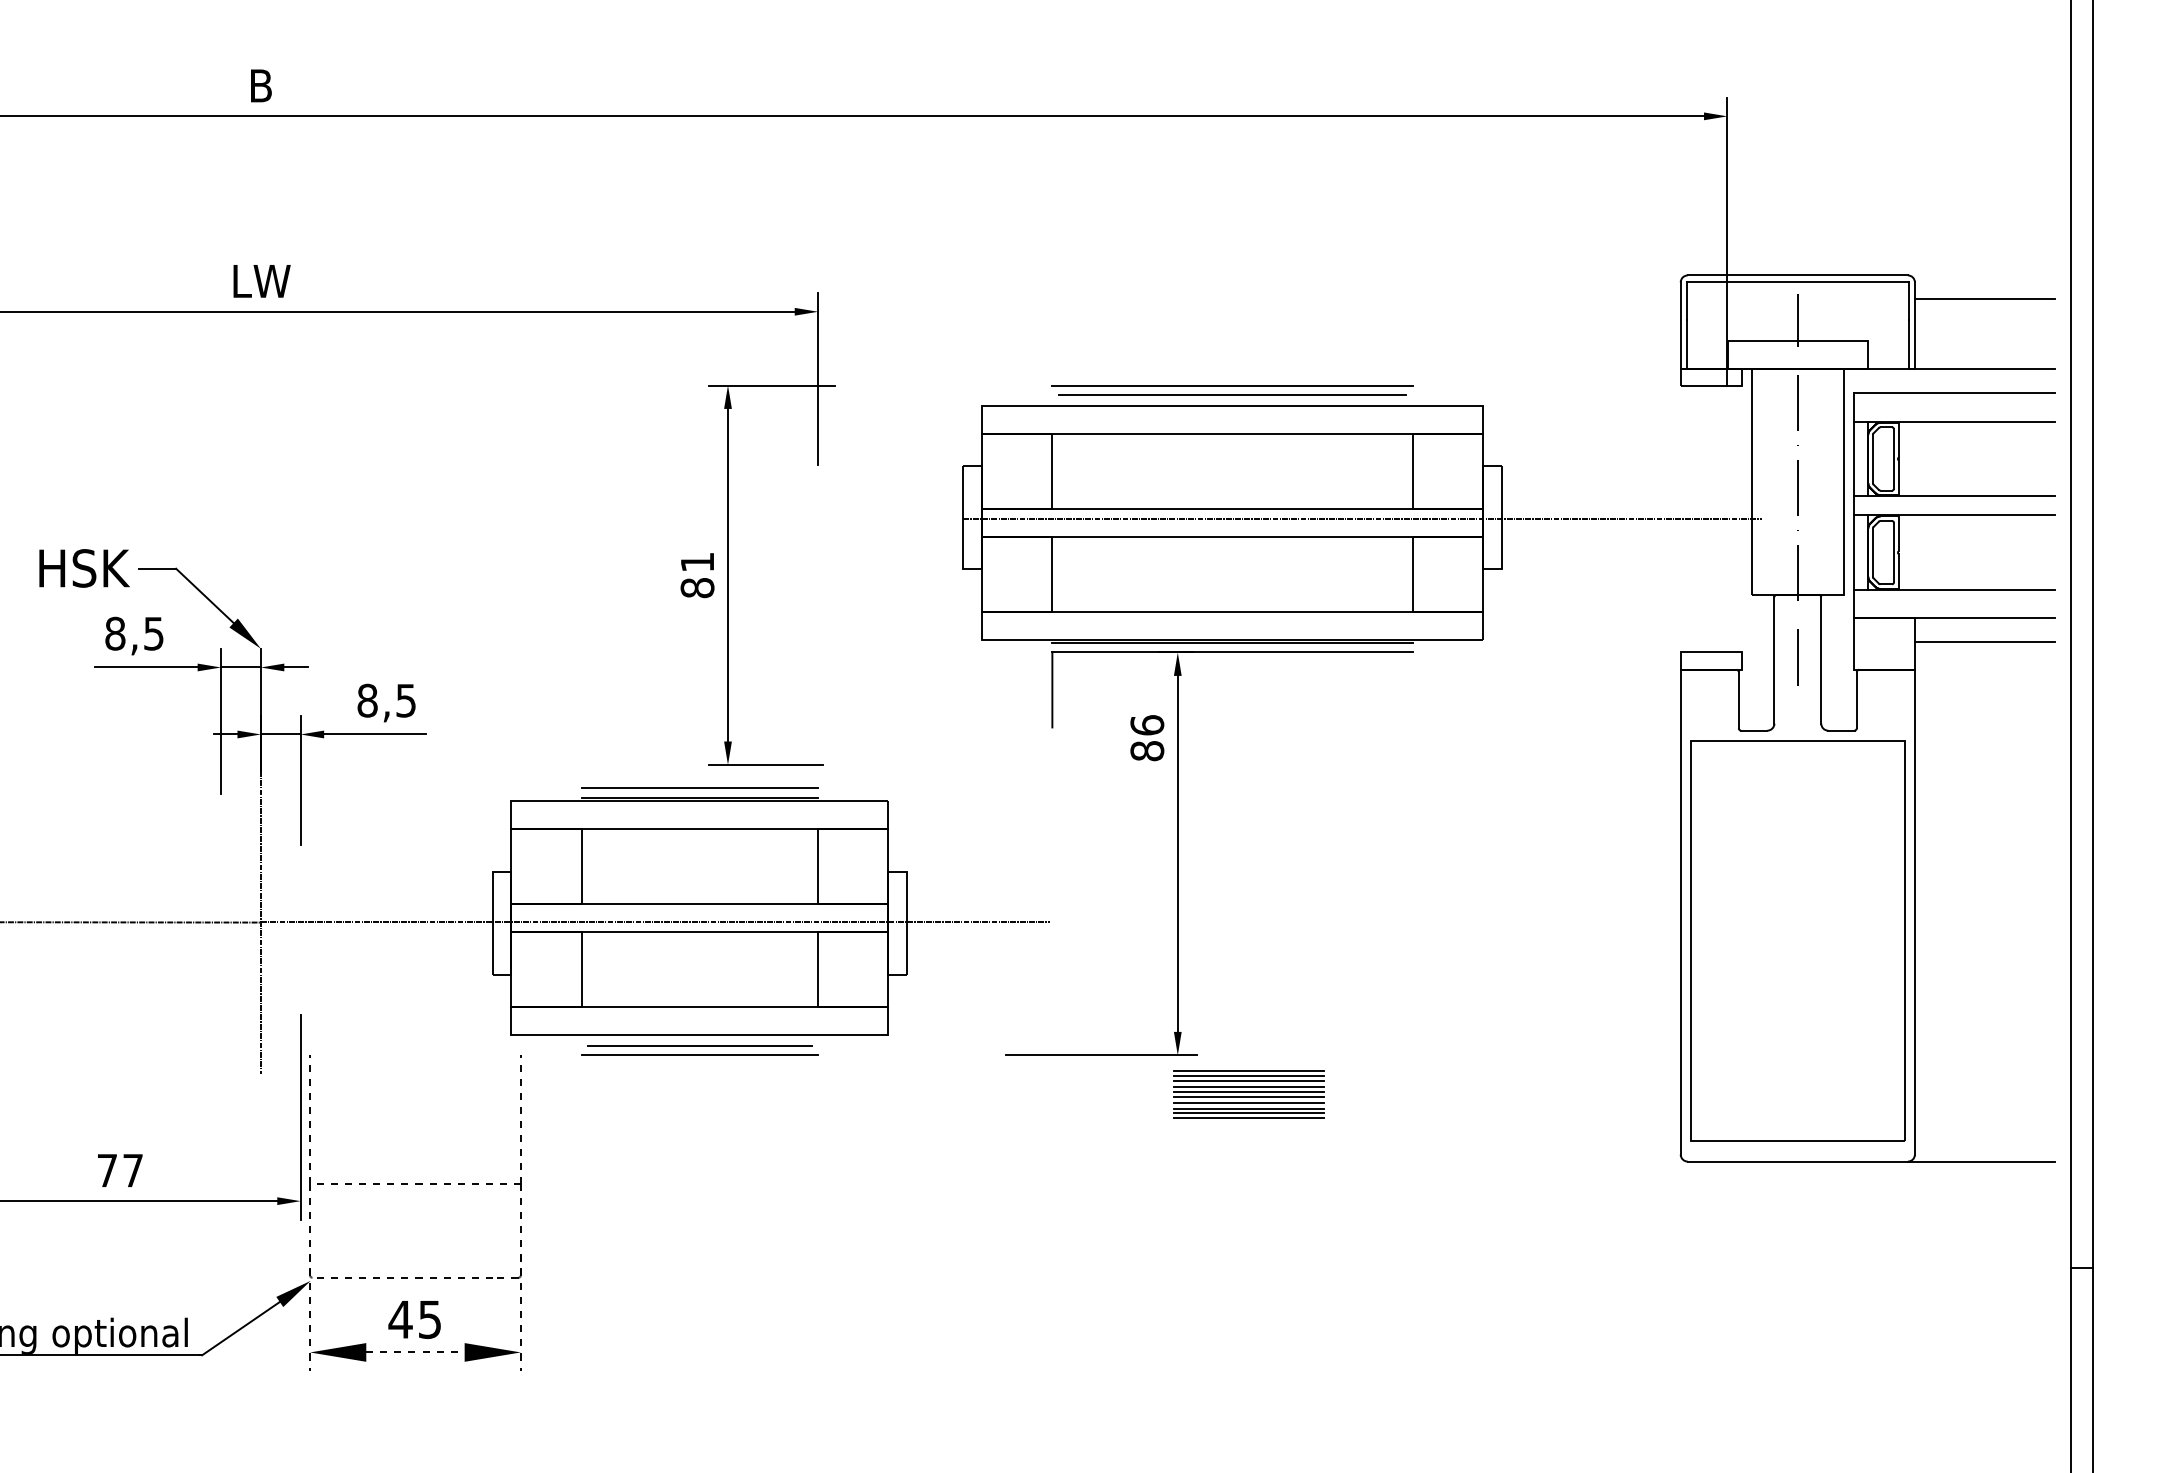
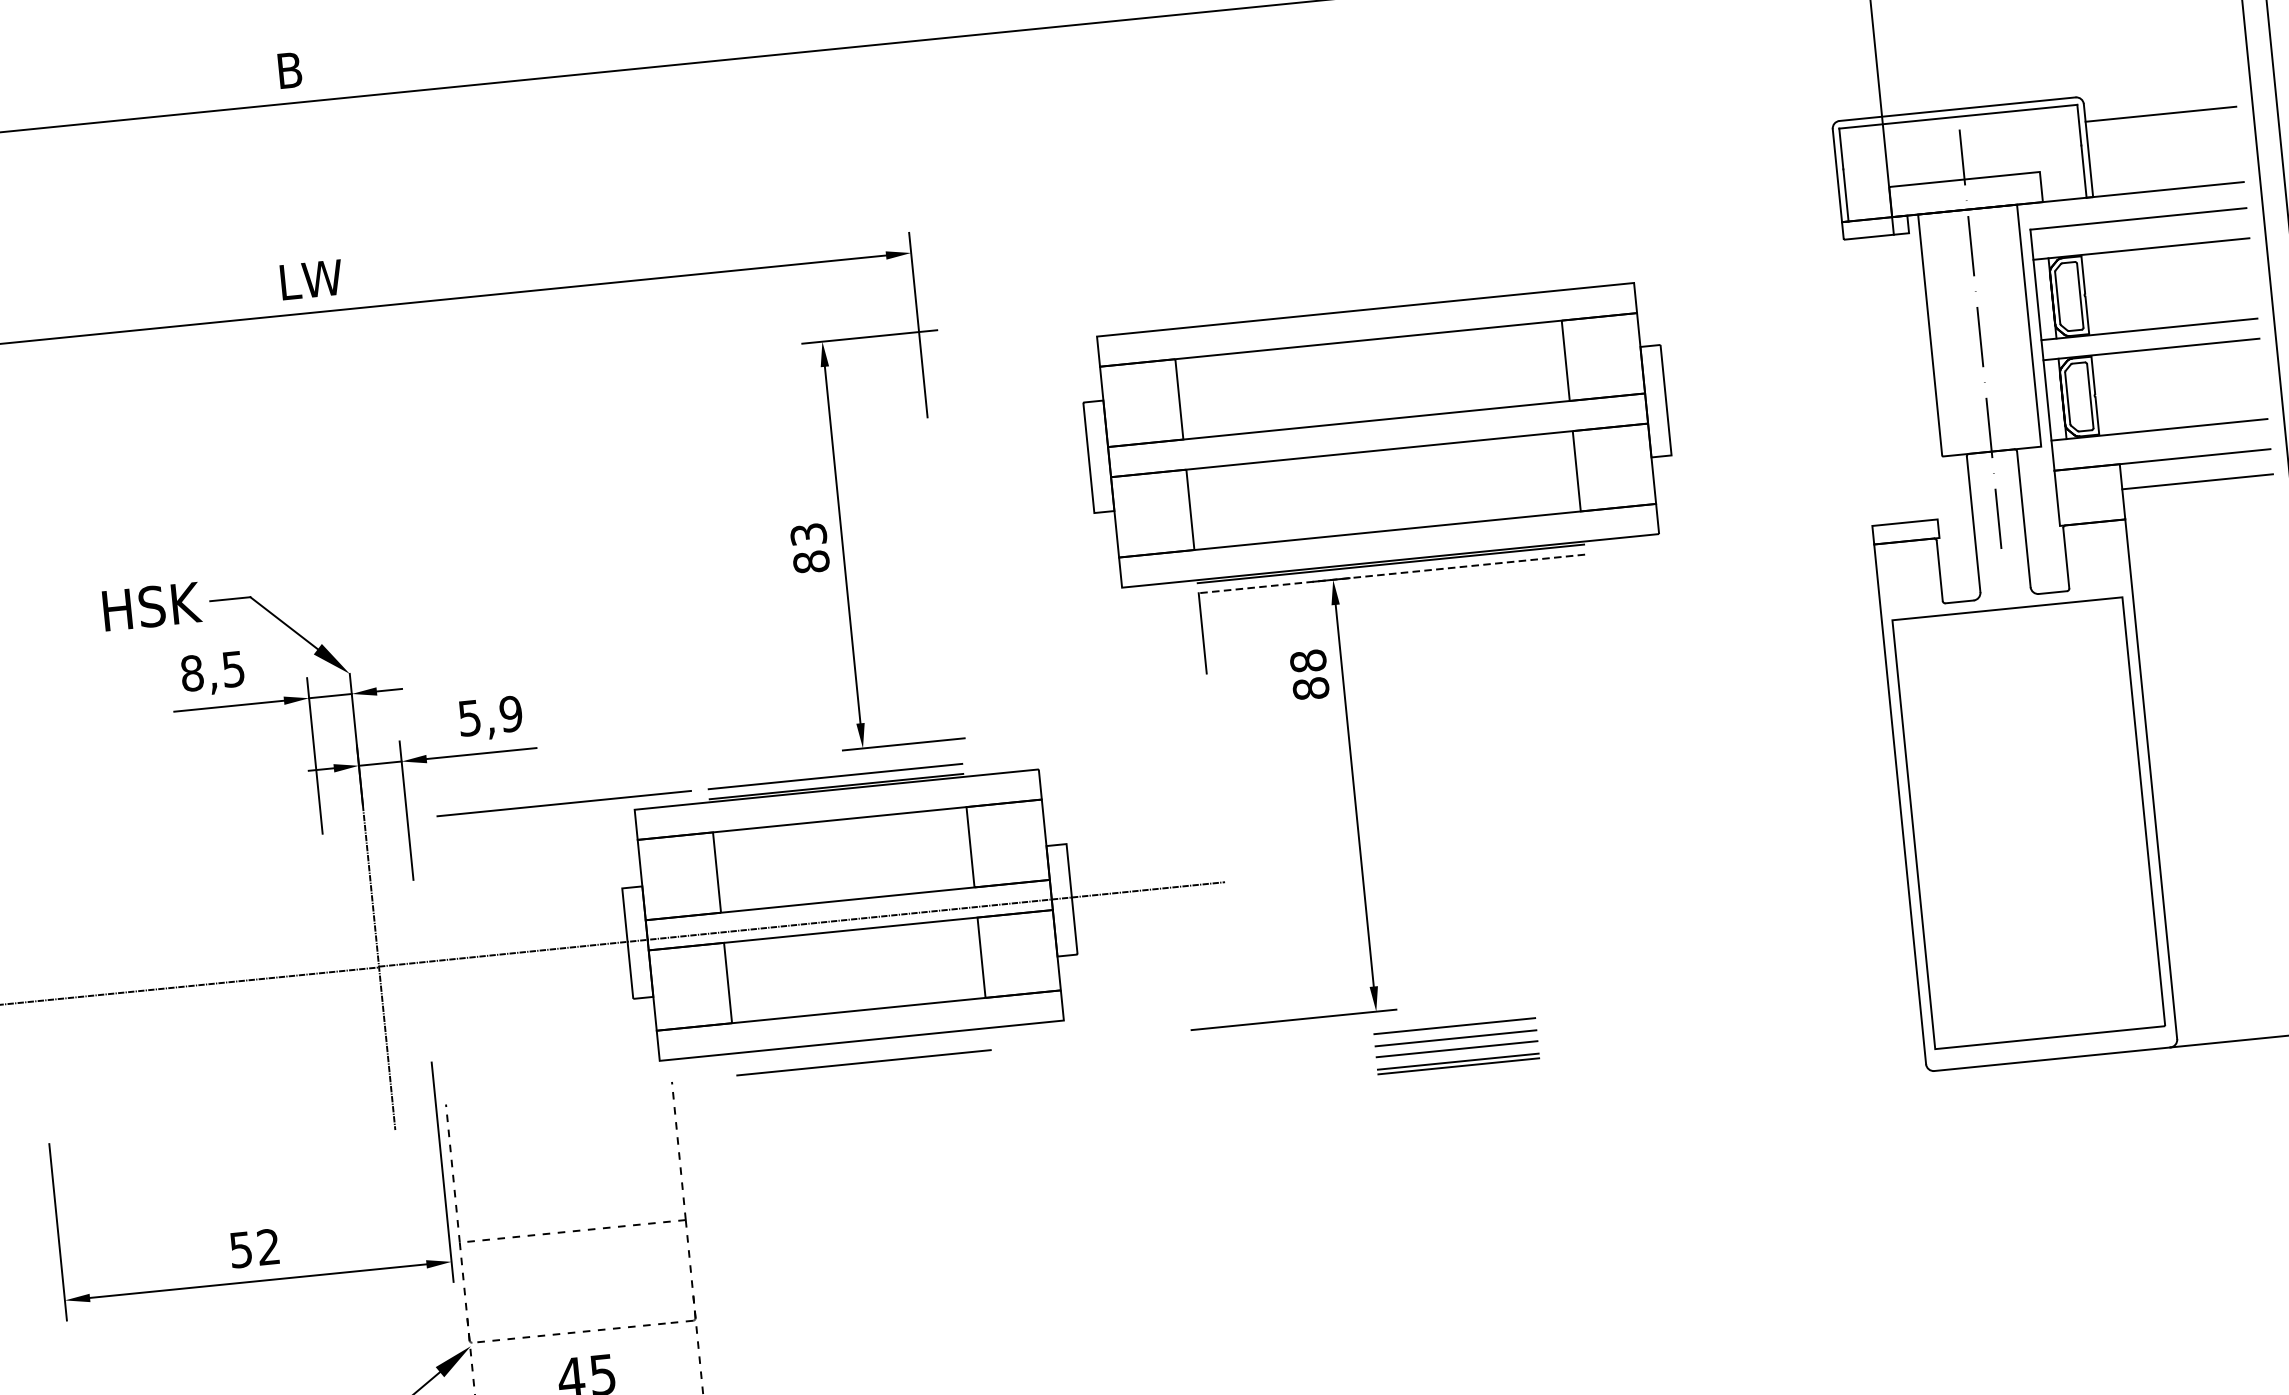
line: (1232, 385) -> (1363, 287), removed
line: (1232, 394) -> (1364, 297), removed
line: (1362, 519) -> (1516, 417), removed
text: (697, 562) -> (808, 534), 81 -> 83
line: (1232, 652) -> (1391, 573), solid -> dashed
text: (386, 700) -> (489, 715), 8,5 -> 5,9
text: (1147, 725) -> (1308, 661), 86 -> 88
line: (446, 787) -> (563, 802), added
line: (699, 1045) -> (862, 1052), removed
line: (1248, 1071) -> (1453, 1021), removed
line: (1248, 1081) -> (1454, 1032), removed
line: (1248, 1092) -> (1456, 1043), removed
line: (1248, 1102) -> (1457, 1054), removed
line: (1248, 1118) -> (1458, 1071), removed
text: (119, 1170) -> (254, 1248), 77 -> 52

